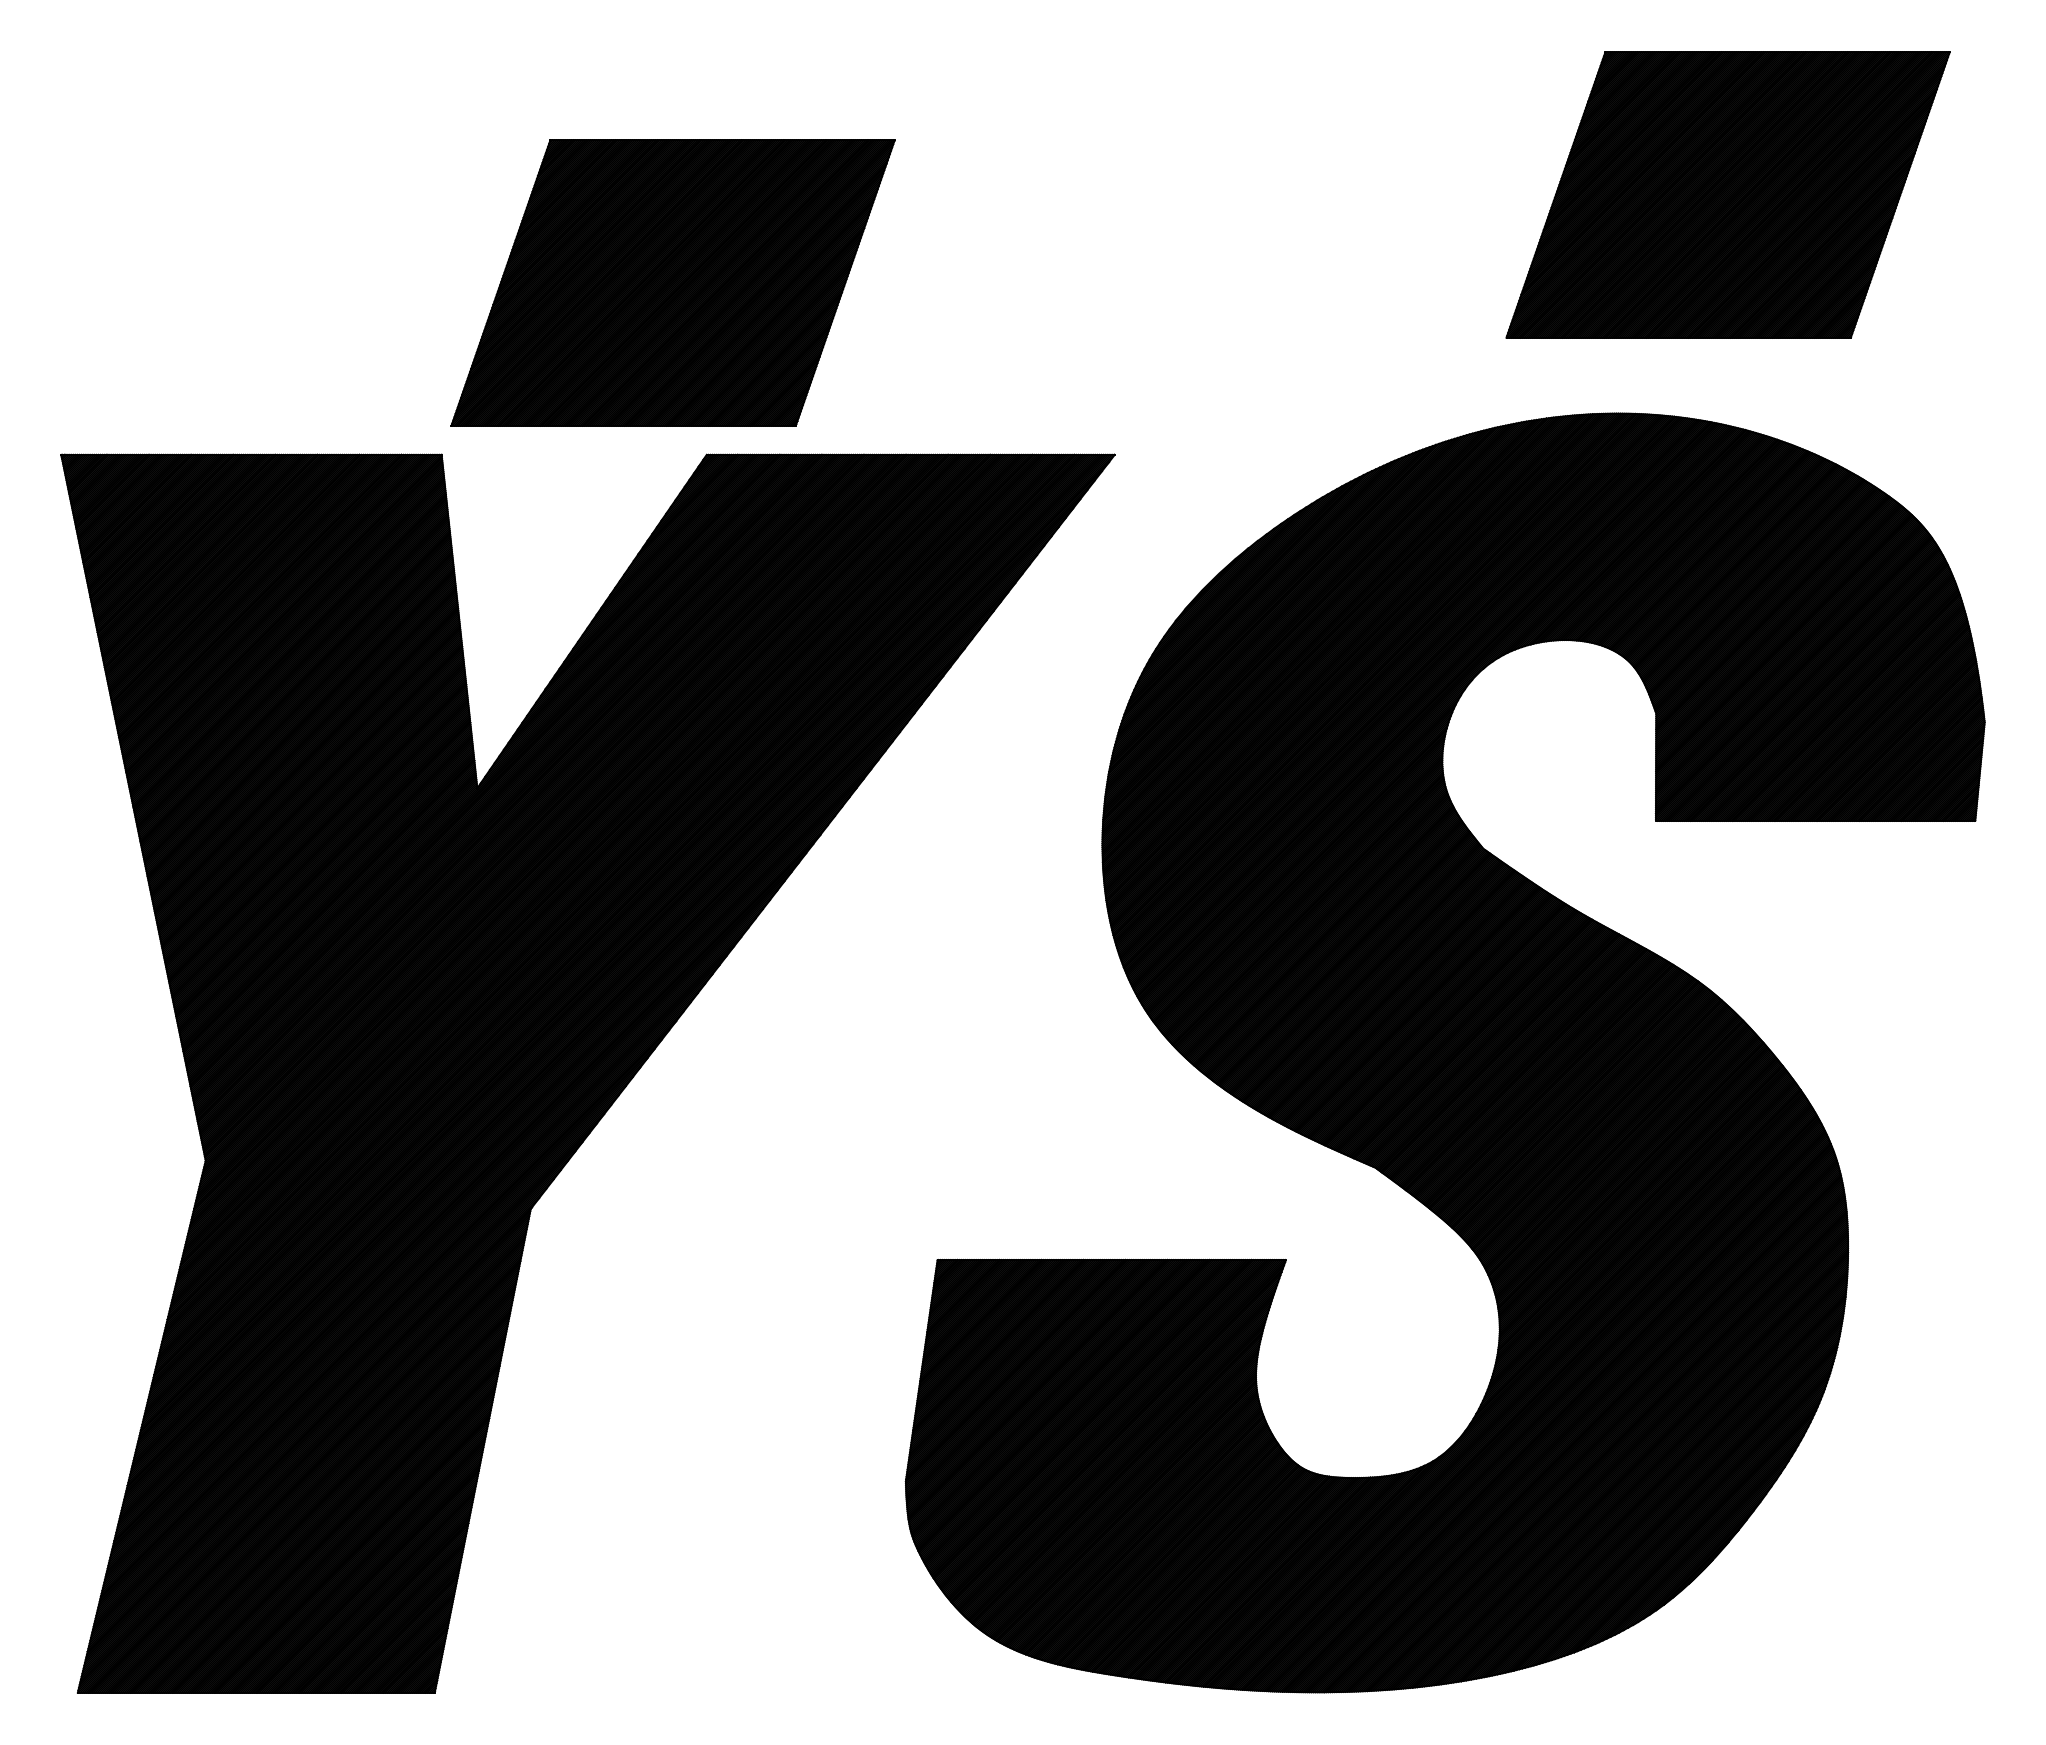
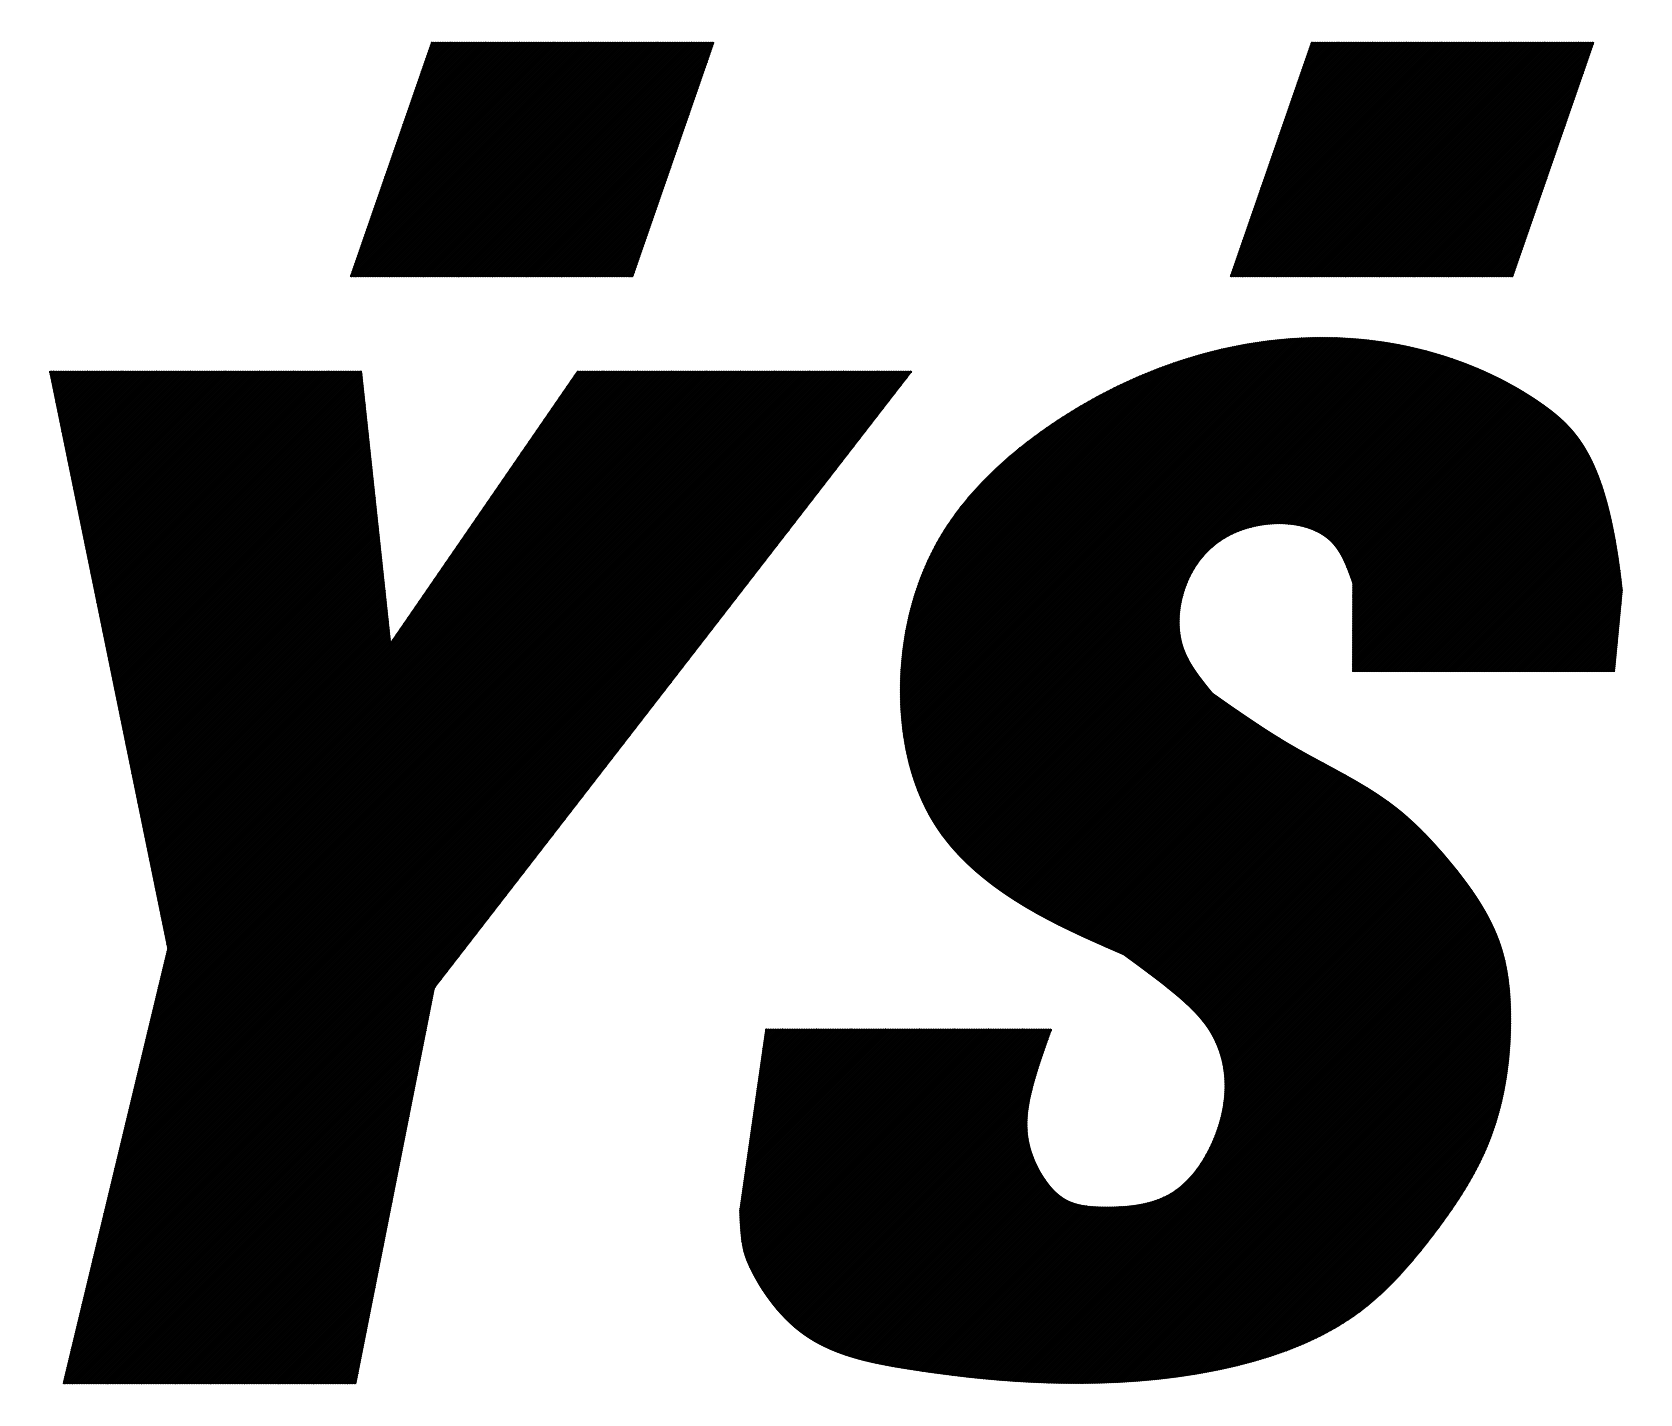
part: (672, 282) -> (531, 159), moved

